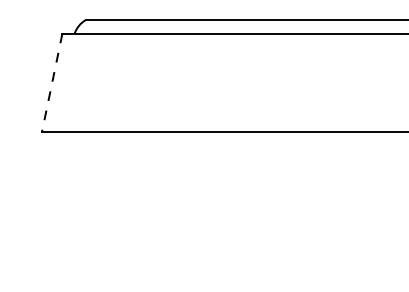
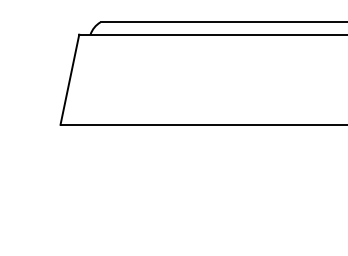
line: (52, 83) -> (70, 80), dashed -> solid

